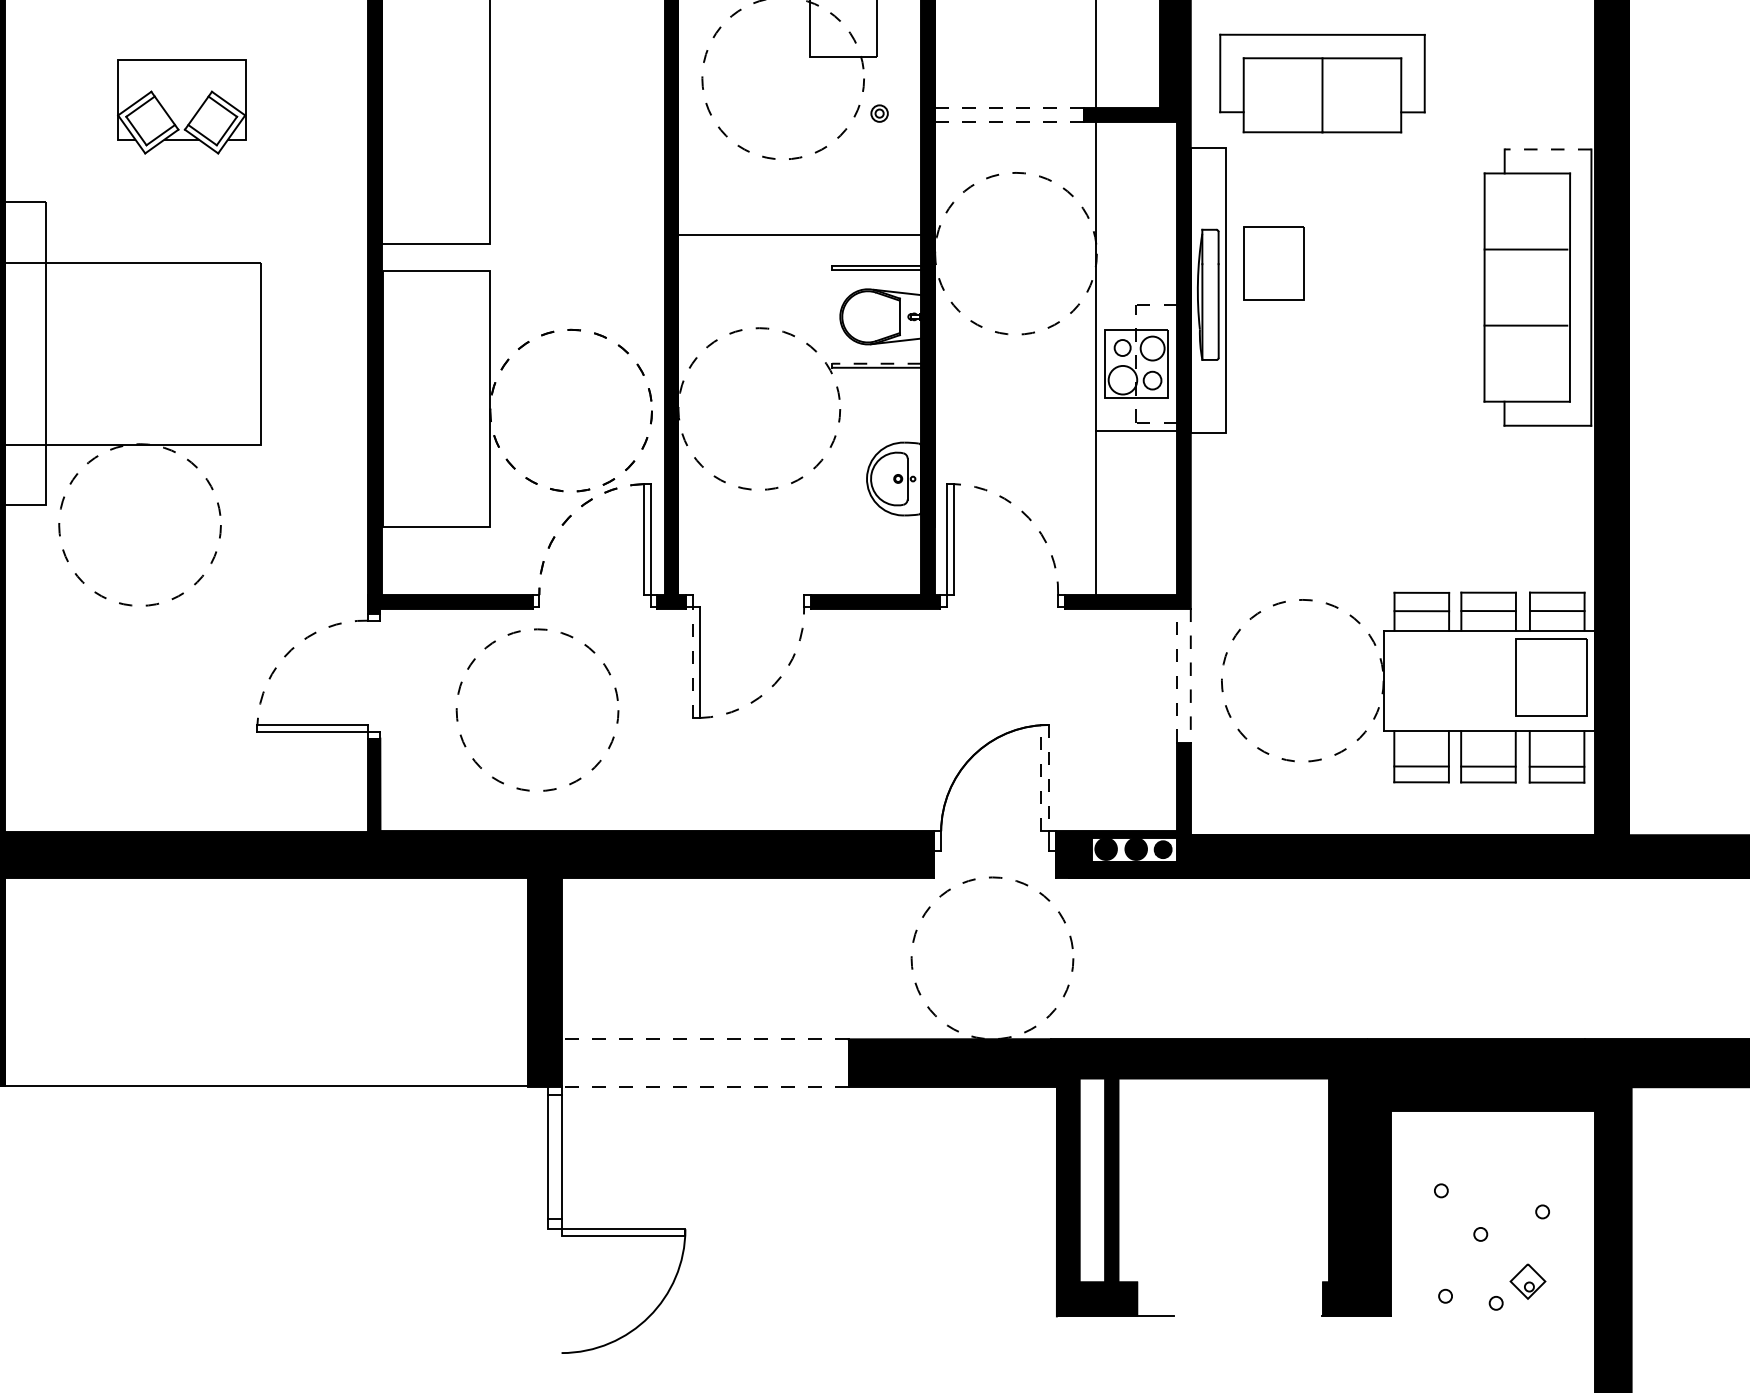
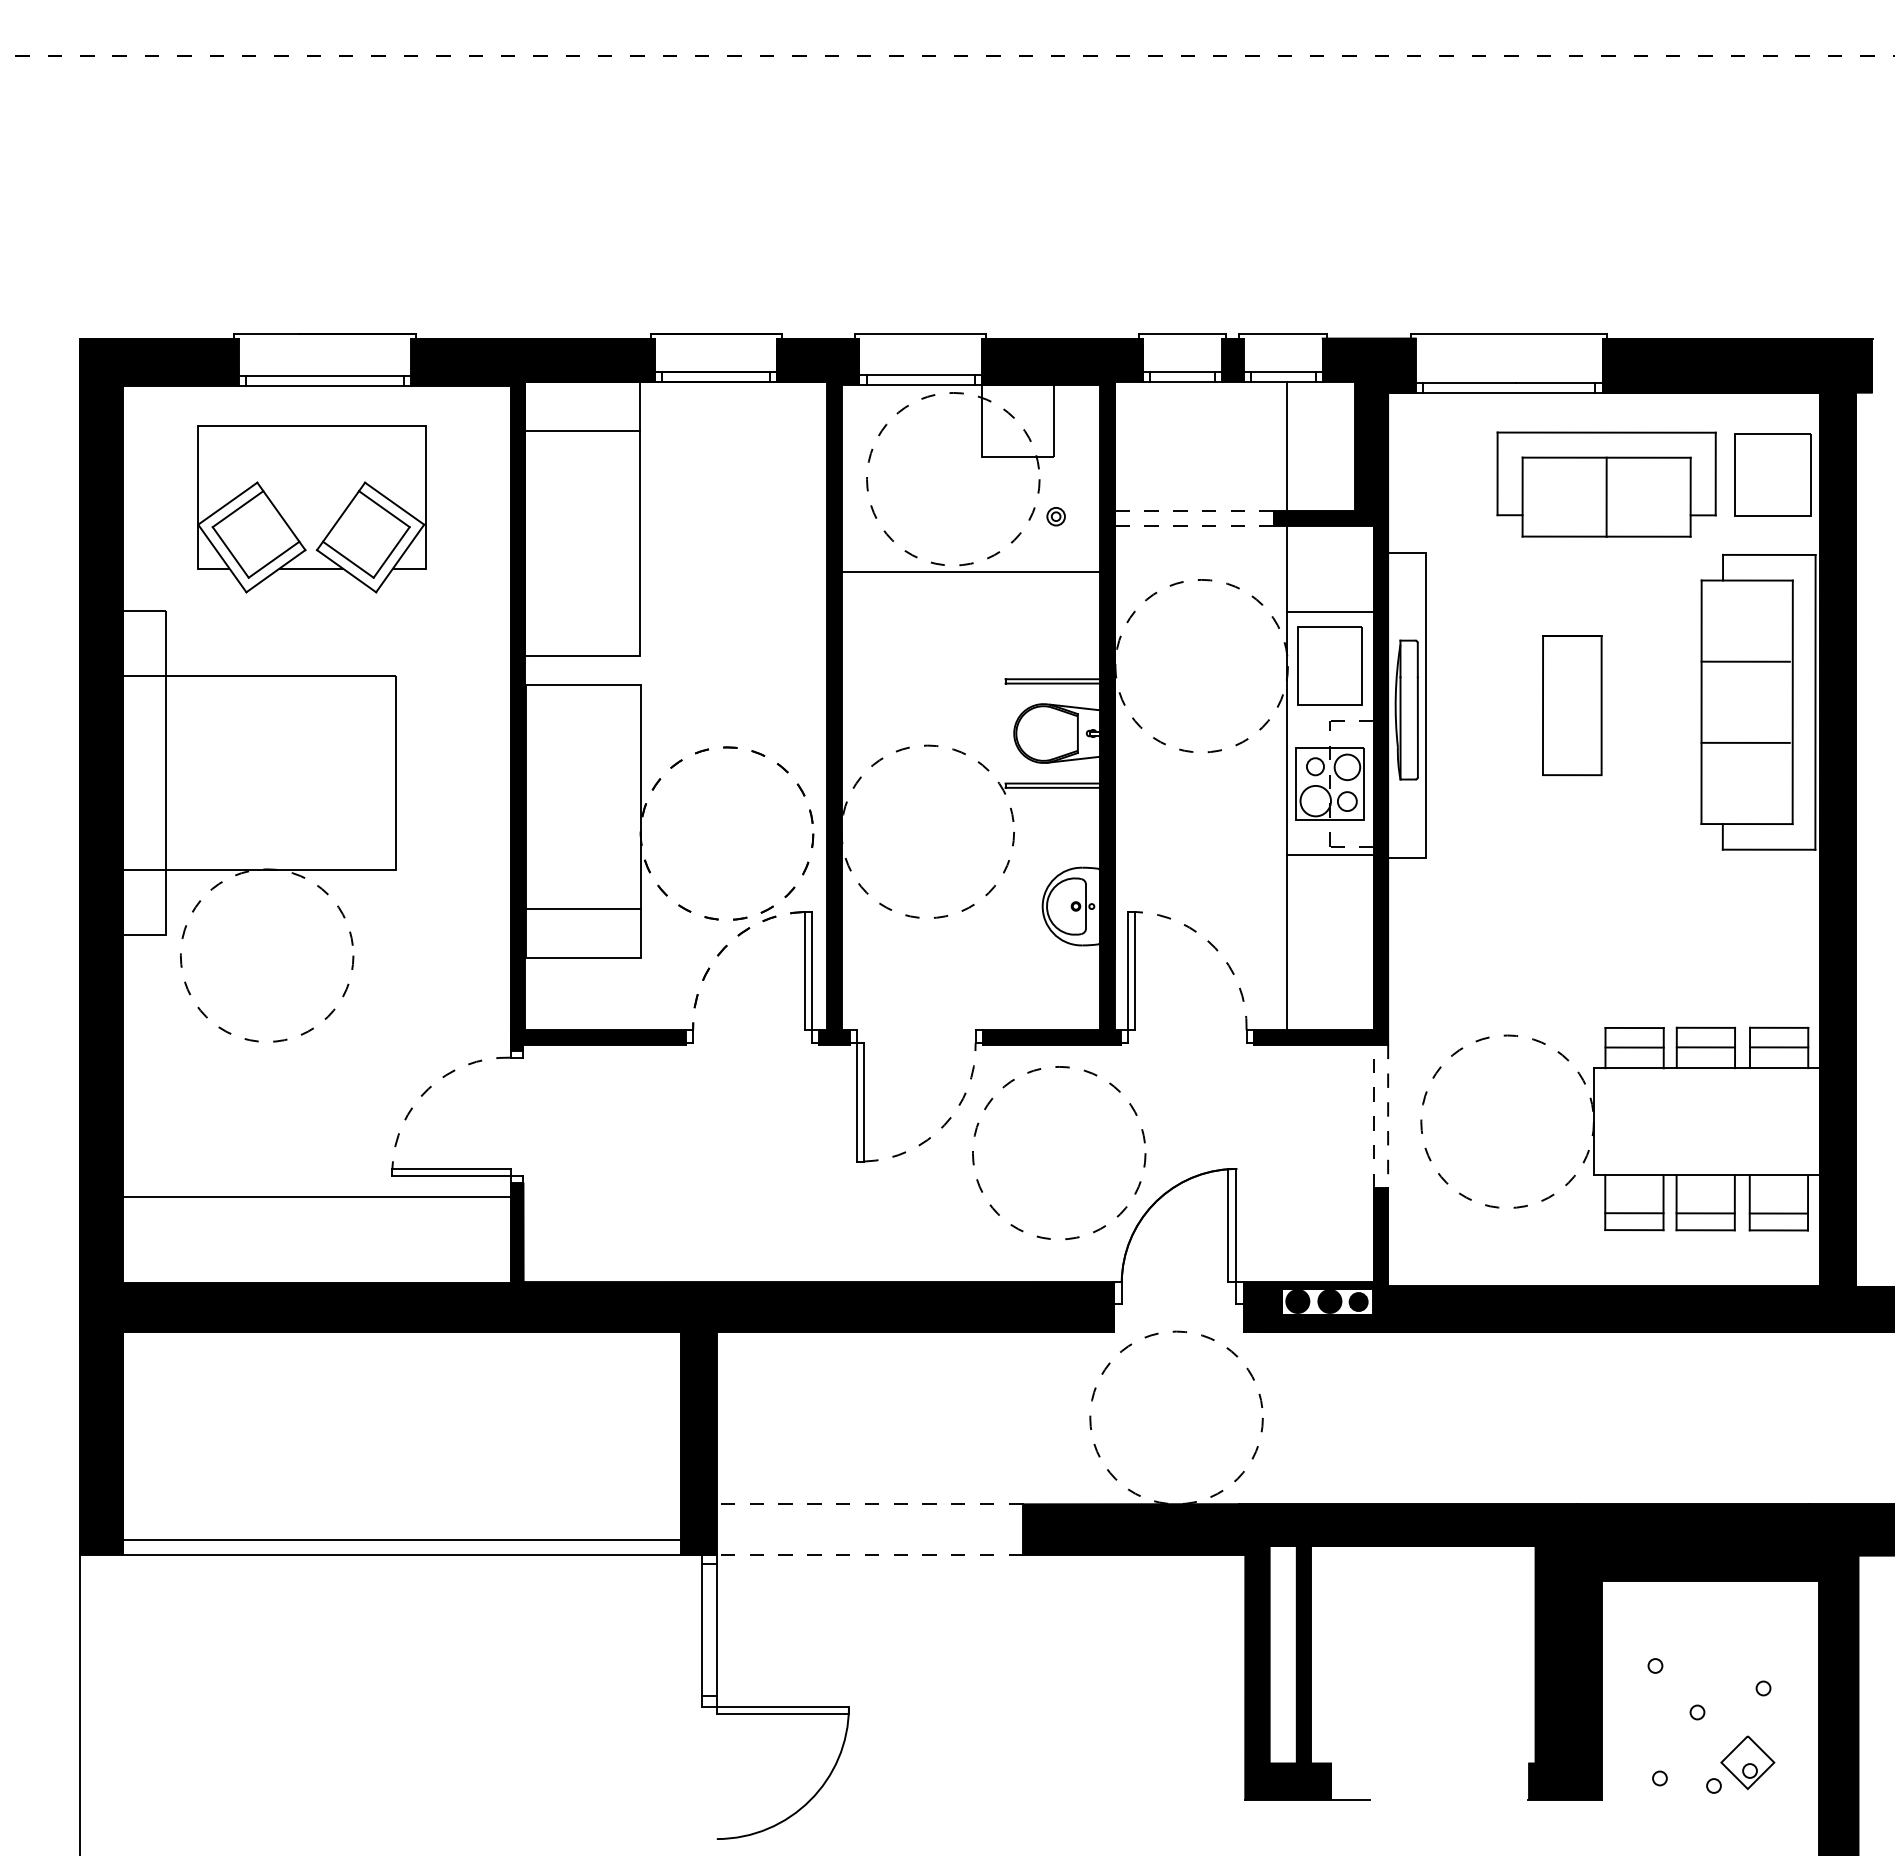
line: (435, 32) -> (582, 430), added
part: (1322, 83) -> (1606, 484), moved
part: (181, 106) -> (311, 509), size x1.67
line: (1547, 149) -> (1768, 554), dashed -> solid
line: (1136, 202) -> (1330, 611), added
line: (799, 235) -> (970, 571), moved
part: (1273, 262) -> (1329, 665), moved
part: (1363, 290) -> (1572, 705), added
line: (876, 363) -> (1052, 783), dashed -> solid
line: (435, 481) -> (582, 909), added
line: (692, 661) -> (856, 1101), dashed -> solid
part: (1551, 677) -> (1772, 474), moved
circle: (537, 709) -> (1059, 1152), moved
line: (186, 750) -> (316, 1196), added
line: (1041, 777) -> (1228, 1225), dashed -> solid
line: (1048, 777) -> (1236, 1225), dashed -> solid
line: (266, 1073) -> (401, 1540), added
part: (1527, 1281) -> (1747, 1762), size x1.43

